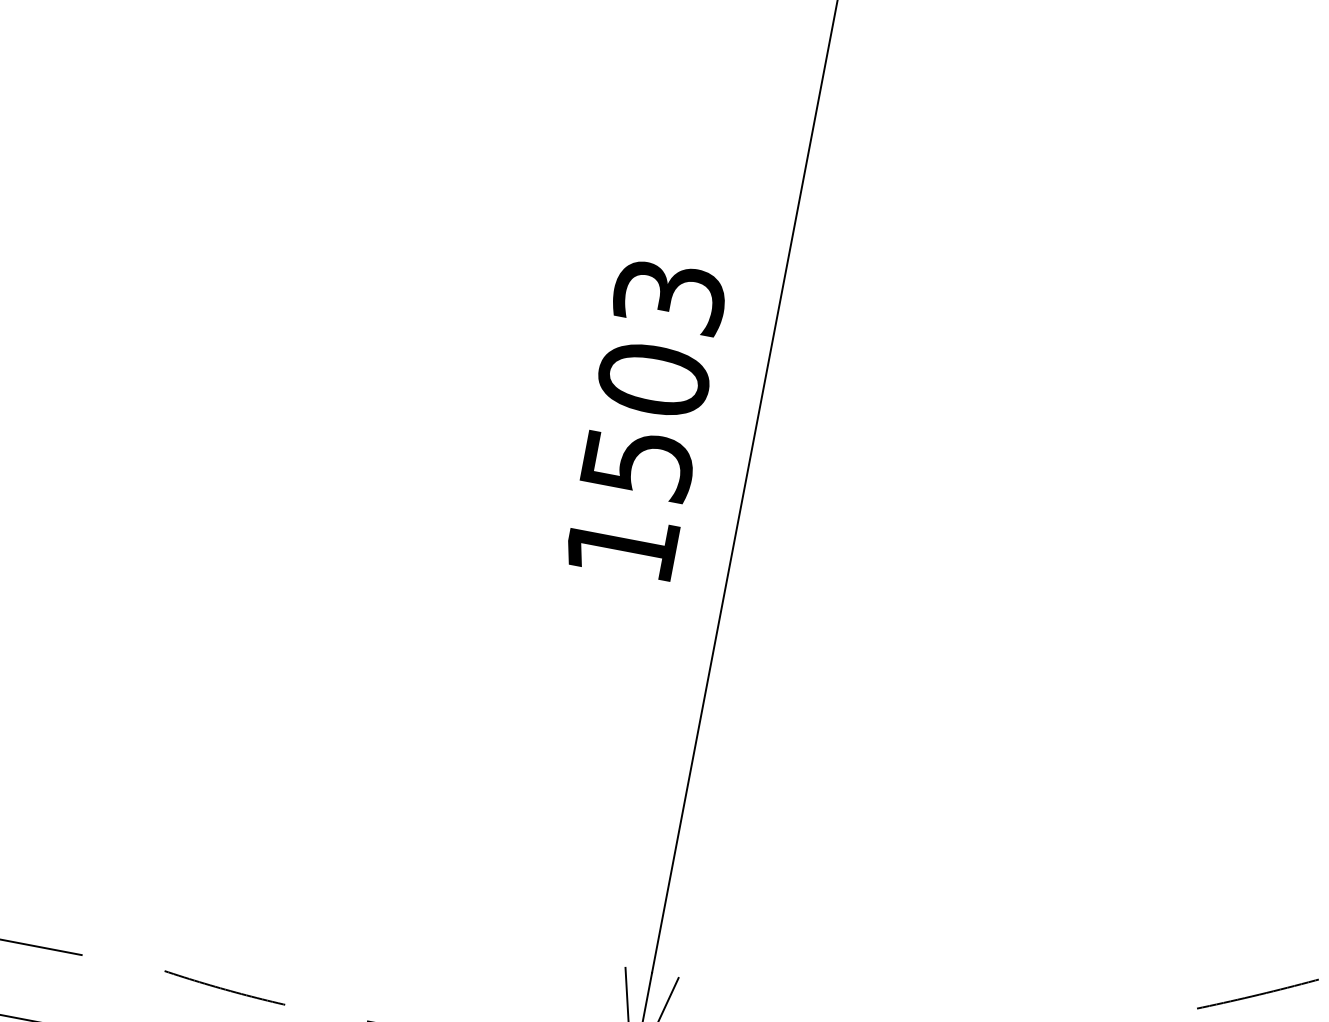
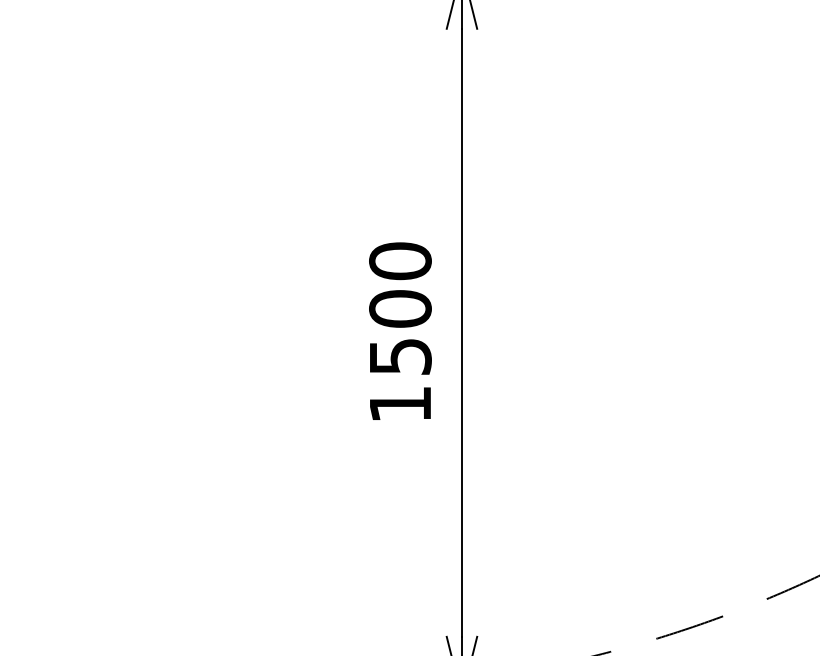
text: (669, 296) -> (400, 261), 1503 -> 1500

